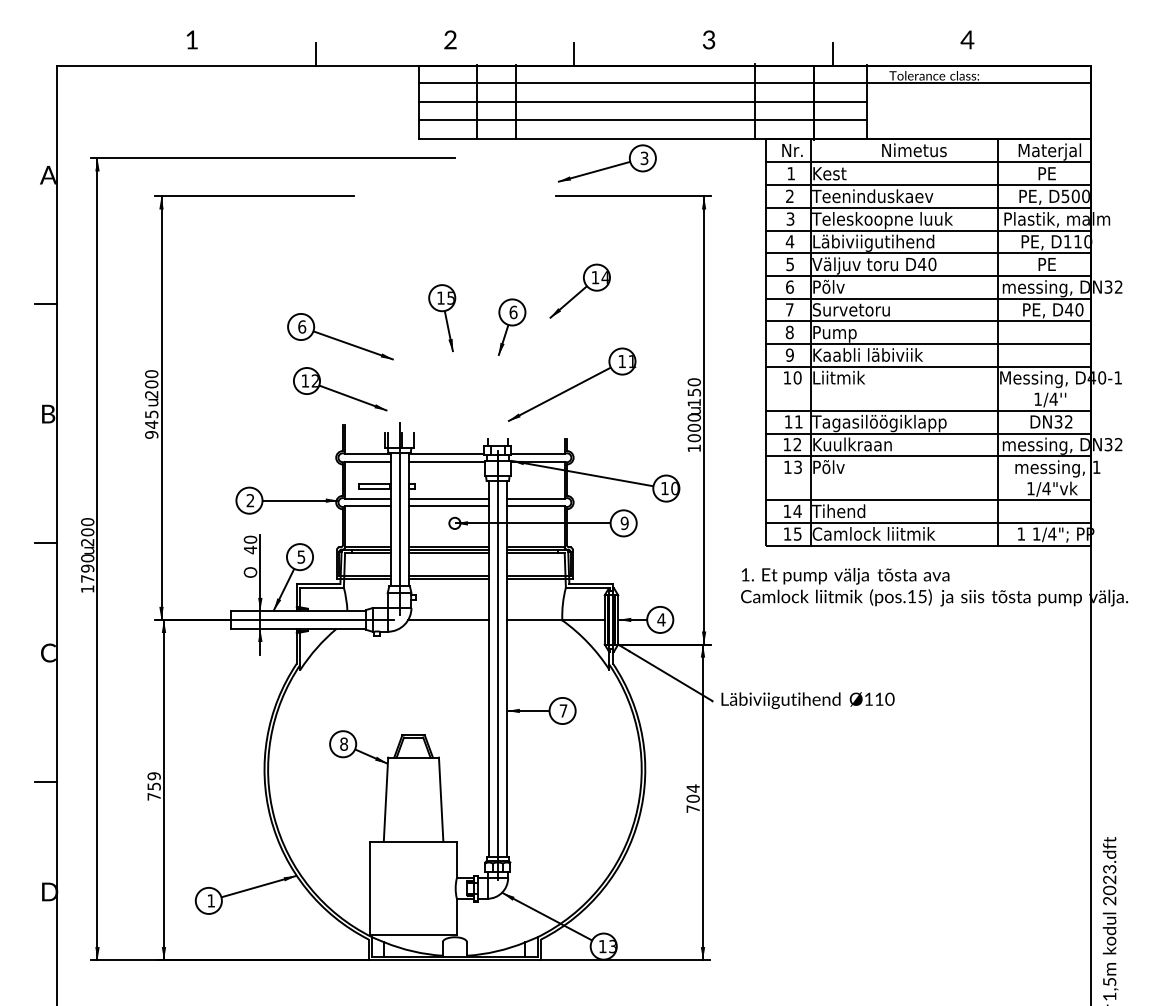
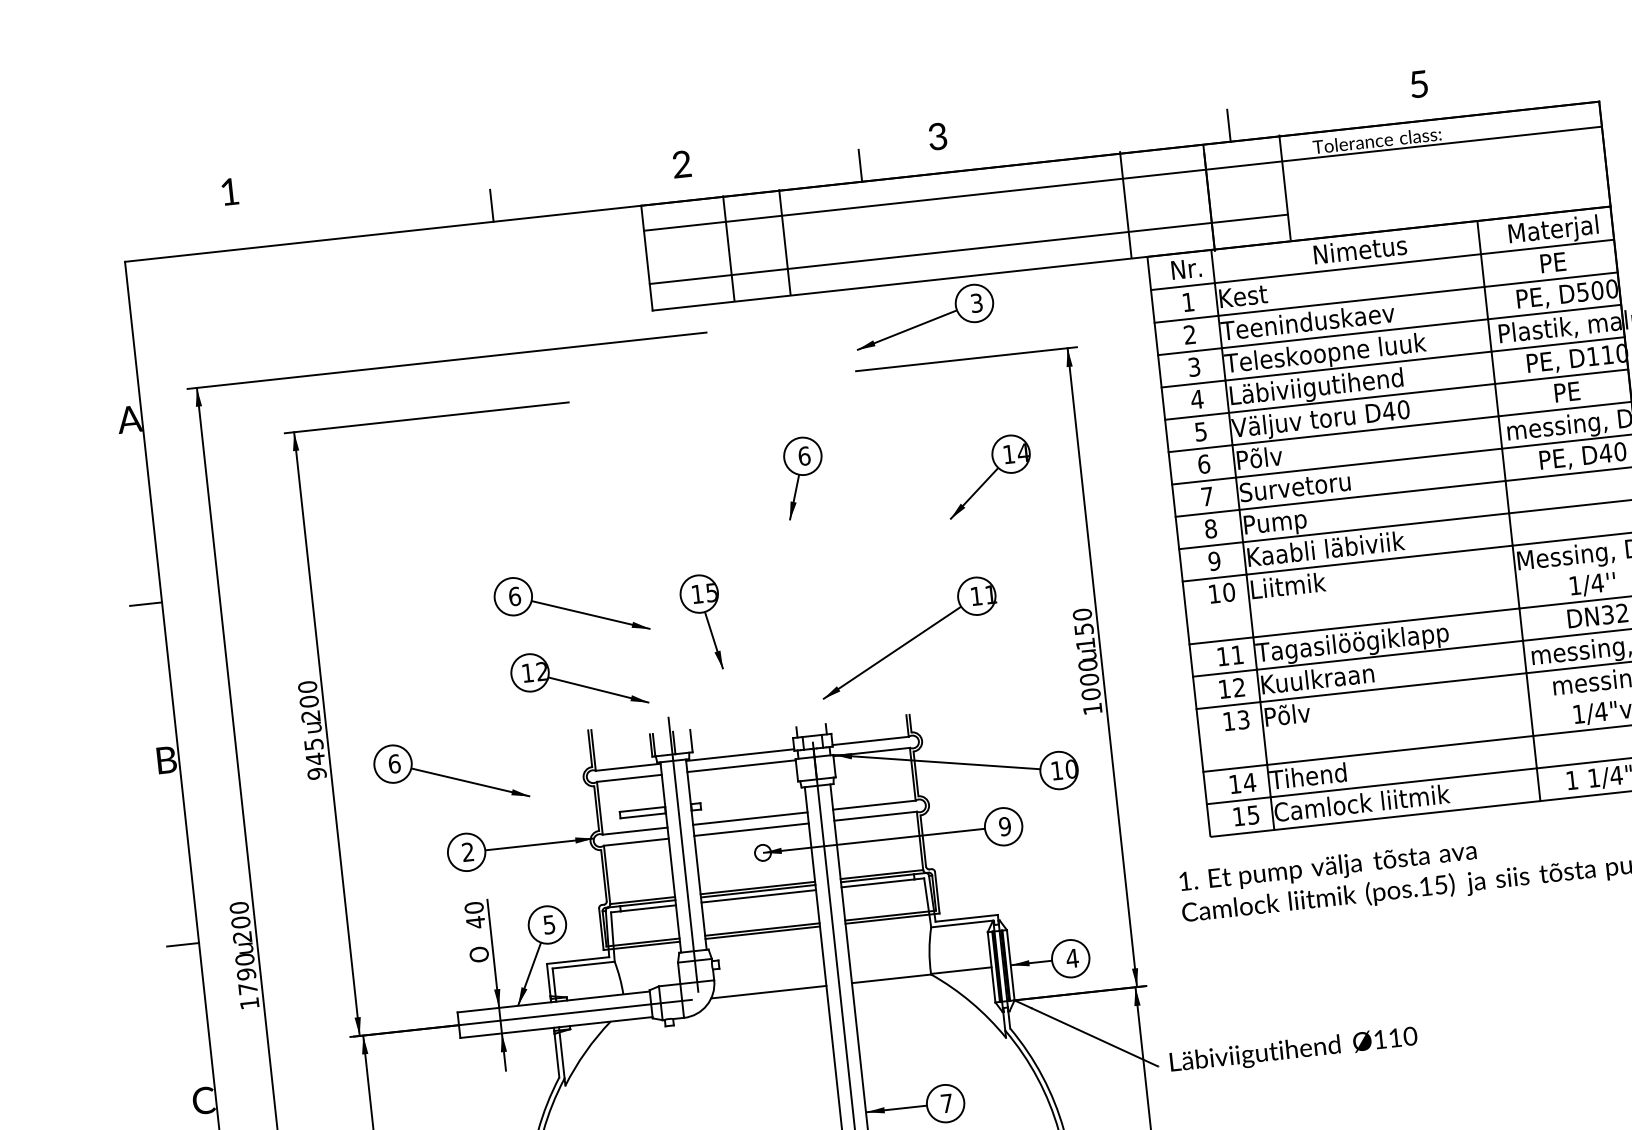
text: (191, 39) -> (228, 191), moved
text: (708, 39) -> (936, 136), moved
text: (967, 39) -> (1418, 83), 4 -> 5
line: (642, 101) -> (965, 222), removed
part: (579, 290) -> (988, 475), moved
part: (442, 318) -> (702, 623), moved
part: (511, 326) -> (803, 476), moved
part: (244, 443) -> (450, 771), added

